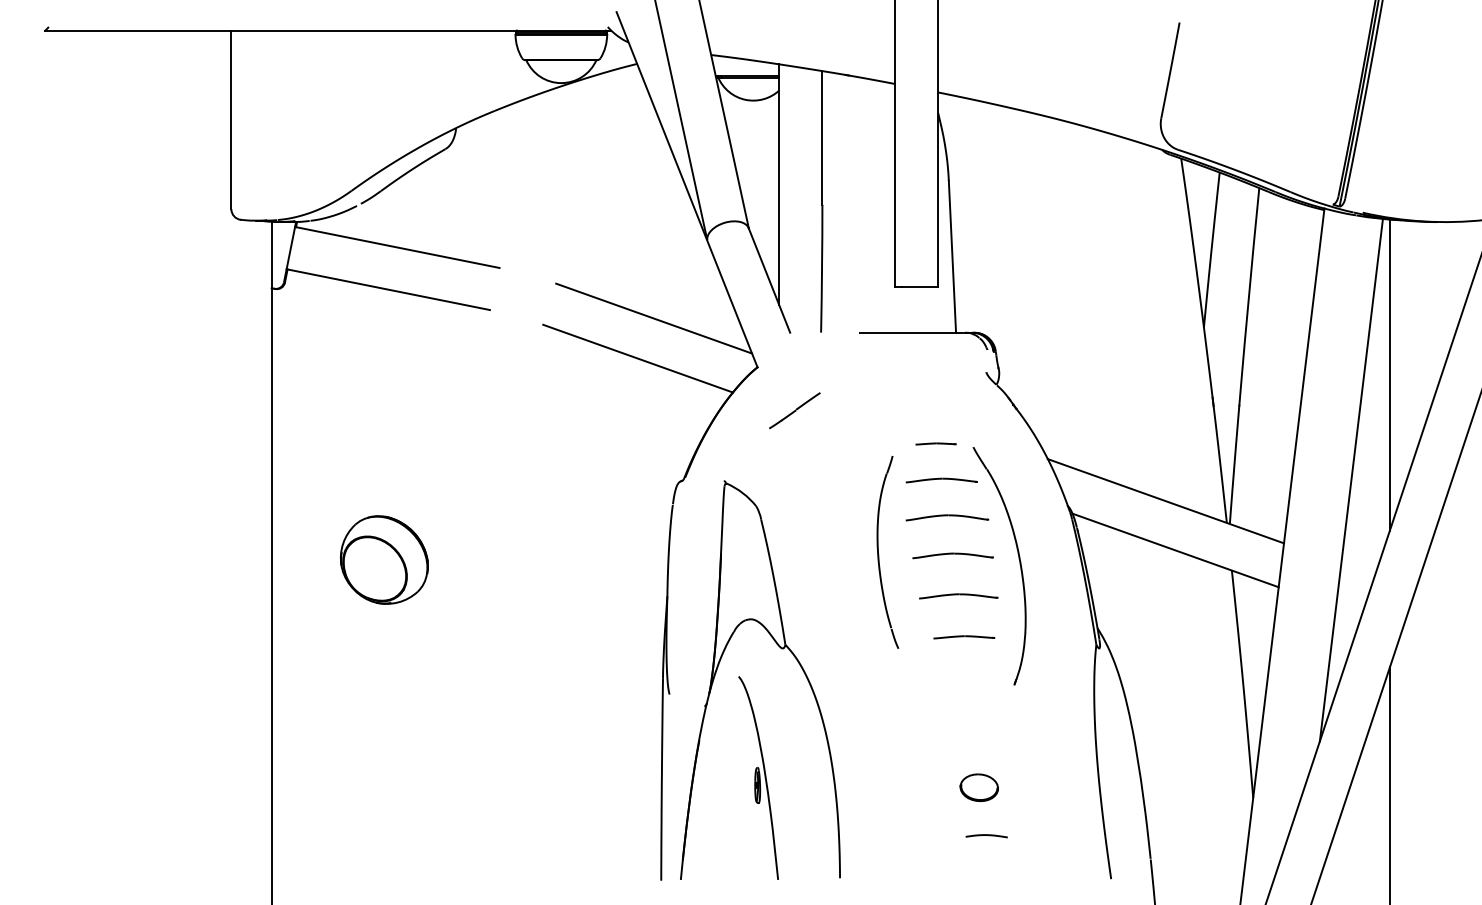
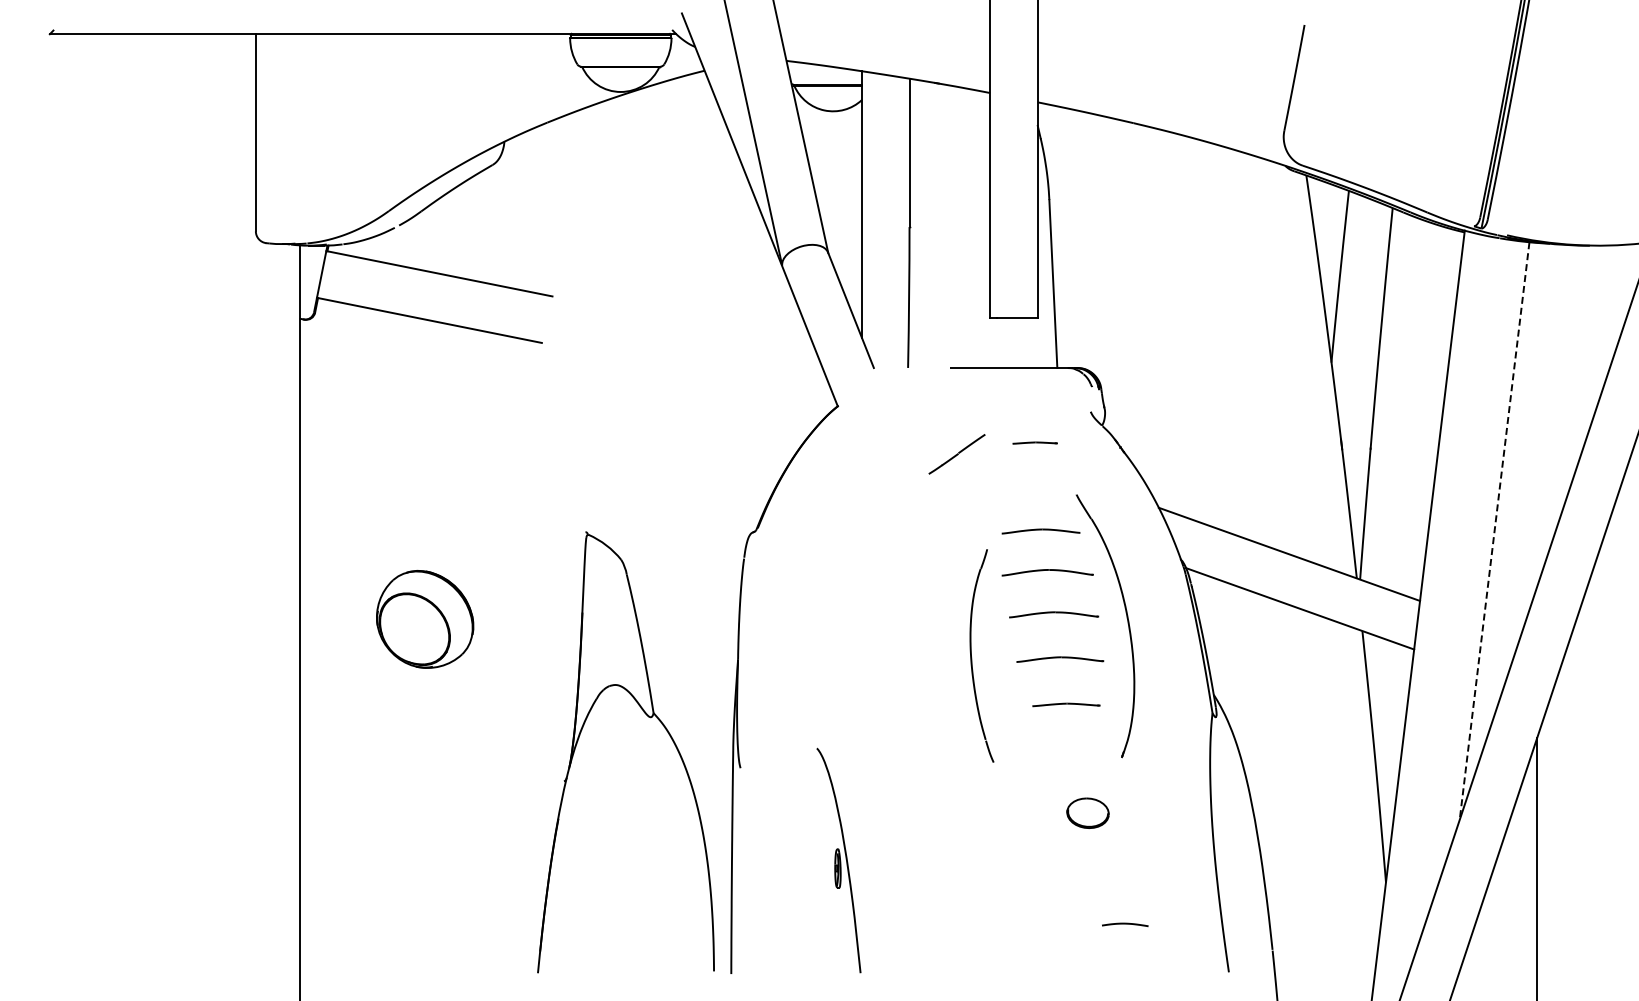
line: (654, 318) -> (723, 352), removed
line: (637, 358) -> (705, 396), removed
line: (1390, 374) -> (1537, 414), removed
line: (794, 410) -> (956, 454), moved
line: (935, 443) -> (1034, 442), moved
line: (1351, 480) -> (1494, 531), solid -> dashed
part: (879, 553) -> (972, 657), moved
part: (780, 648) -> (648, 717), moved
part: (978, 787) -> (1087, 812), moved
curve: (986, 835) -> (1125, 924), moved

